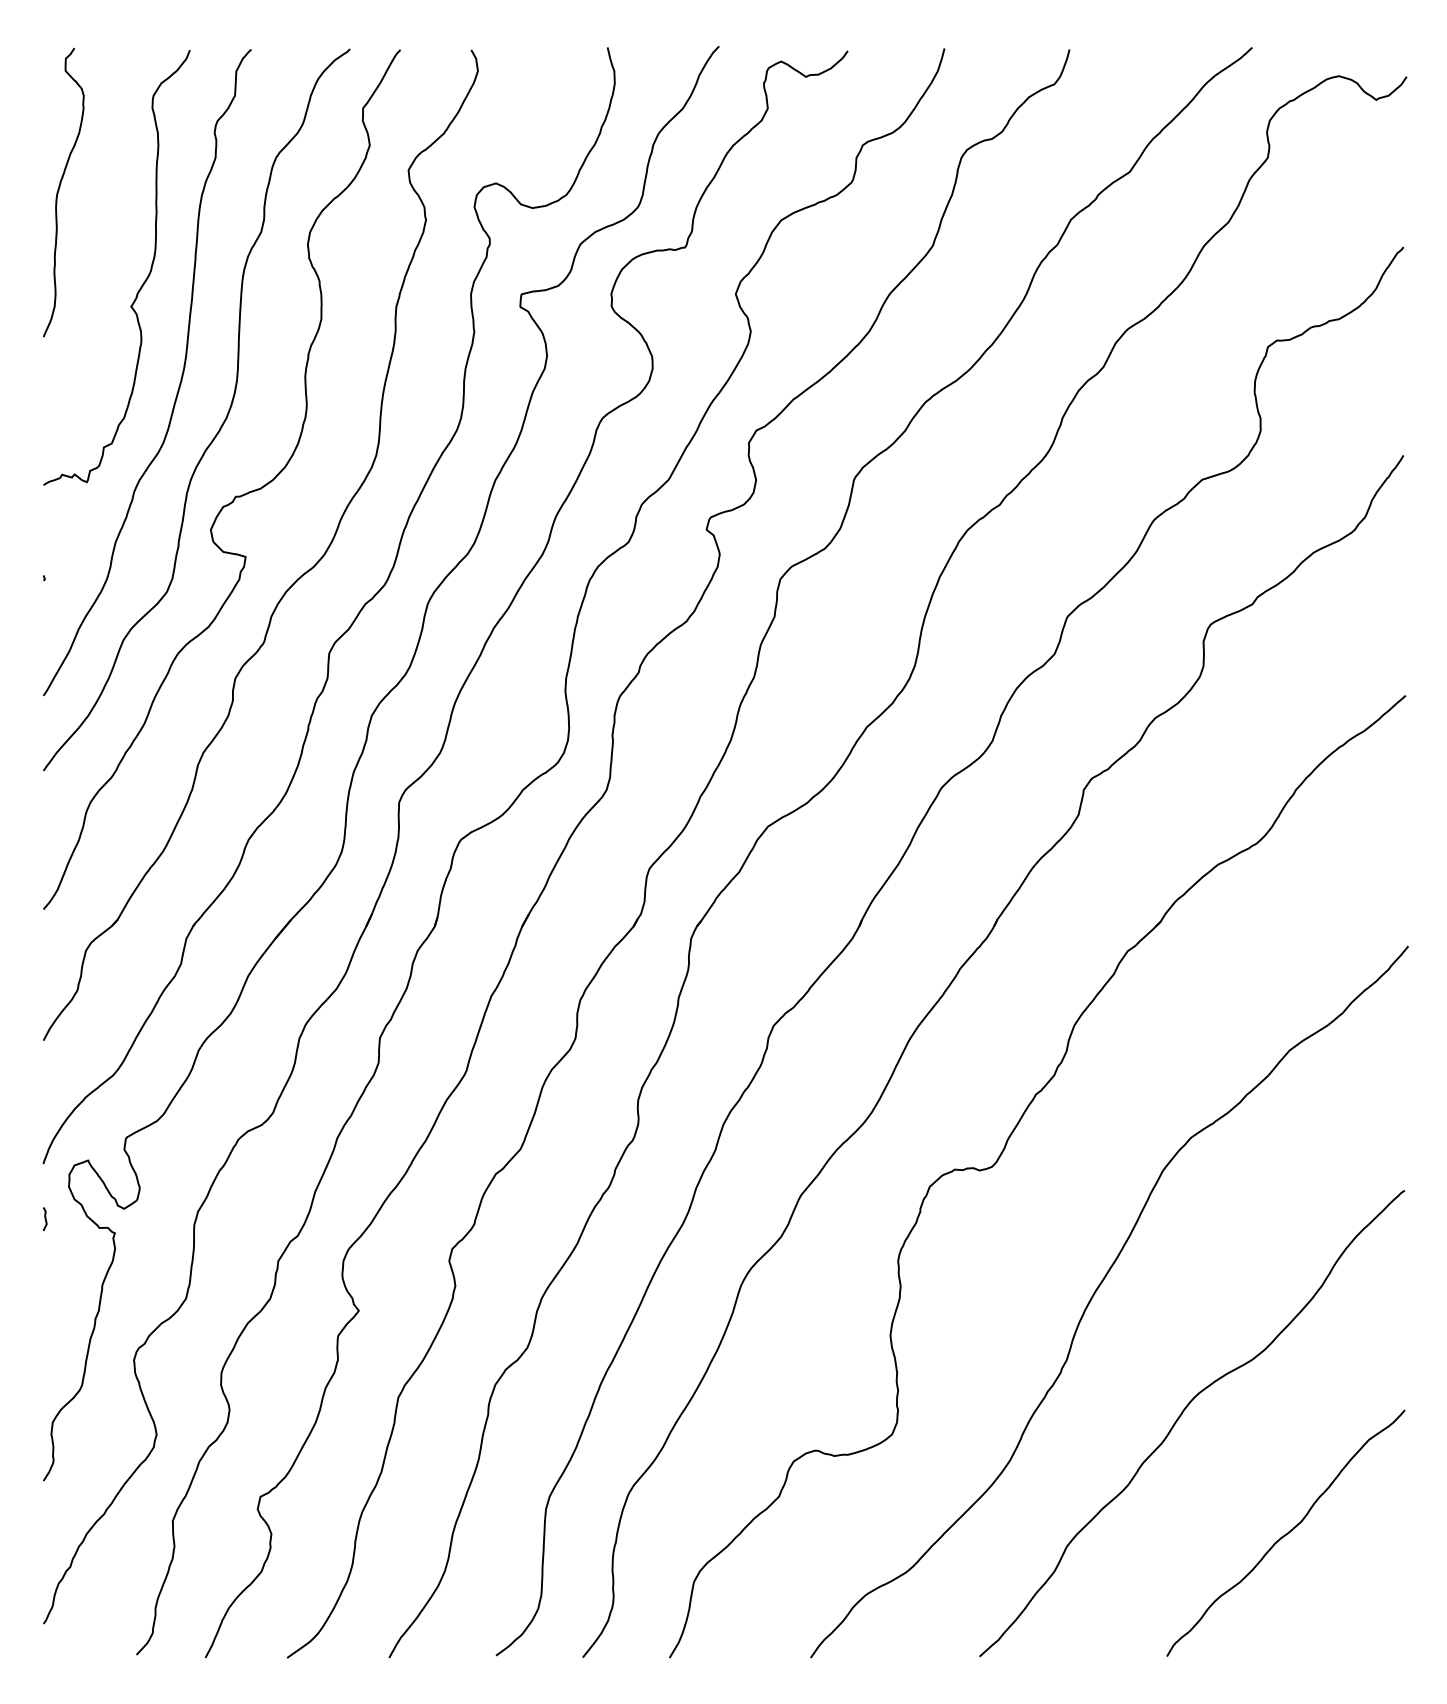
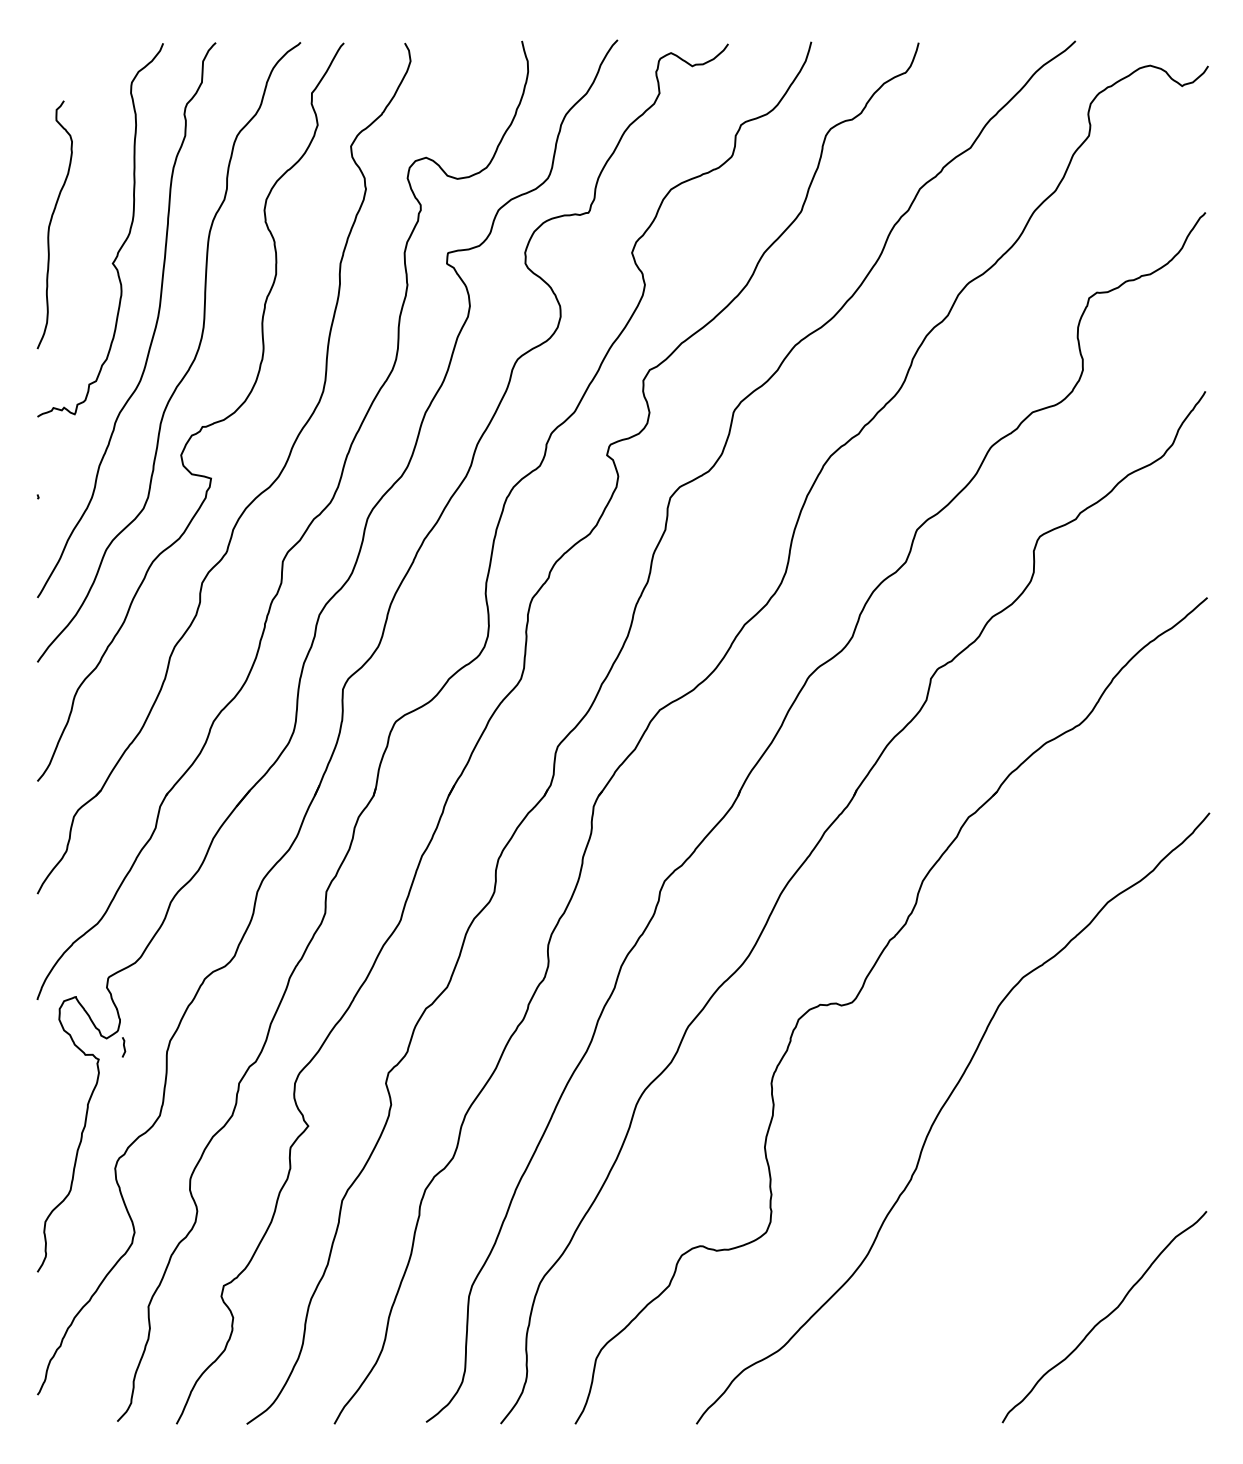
curve: (59, 190) -> (51, 223), moved
curve: (44, 1219) -> (123, 1047), moved
curve: (1180, 1417) -> (1014, 1217), removed

